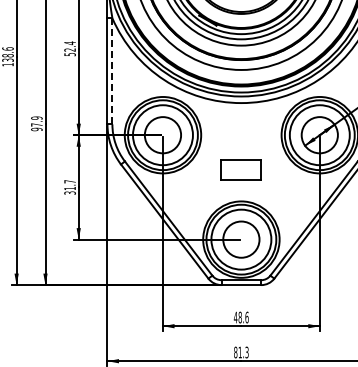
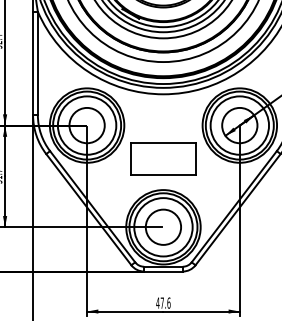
line: (112, 71) -> (37, 63), dashed -> solid
part: (240, 169) -> (162, 158), size x1.67
text: (239, 317) -> (161, 303), 48.6 -> 47.6

